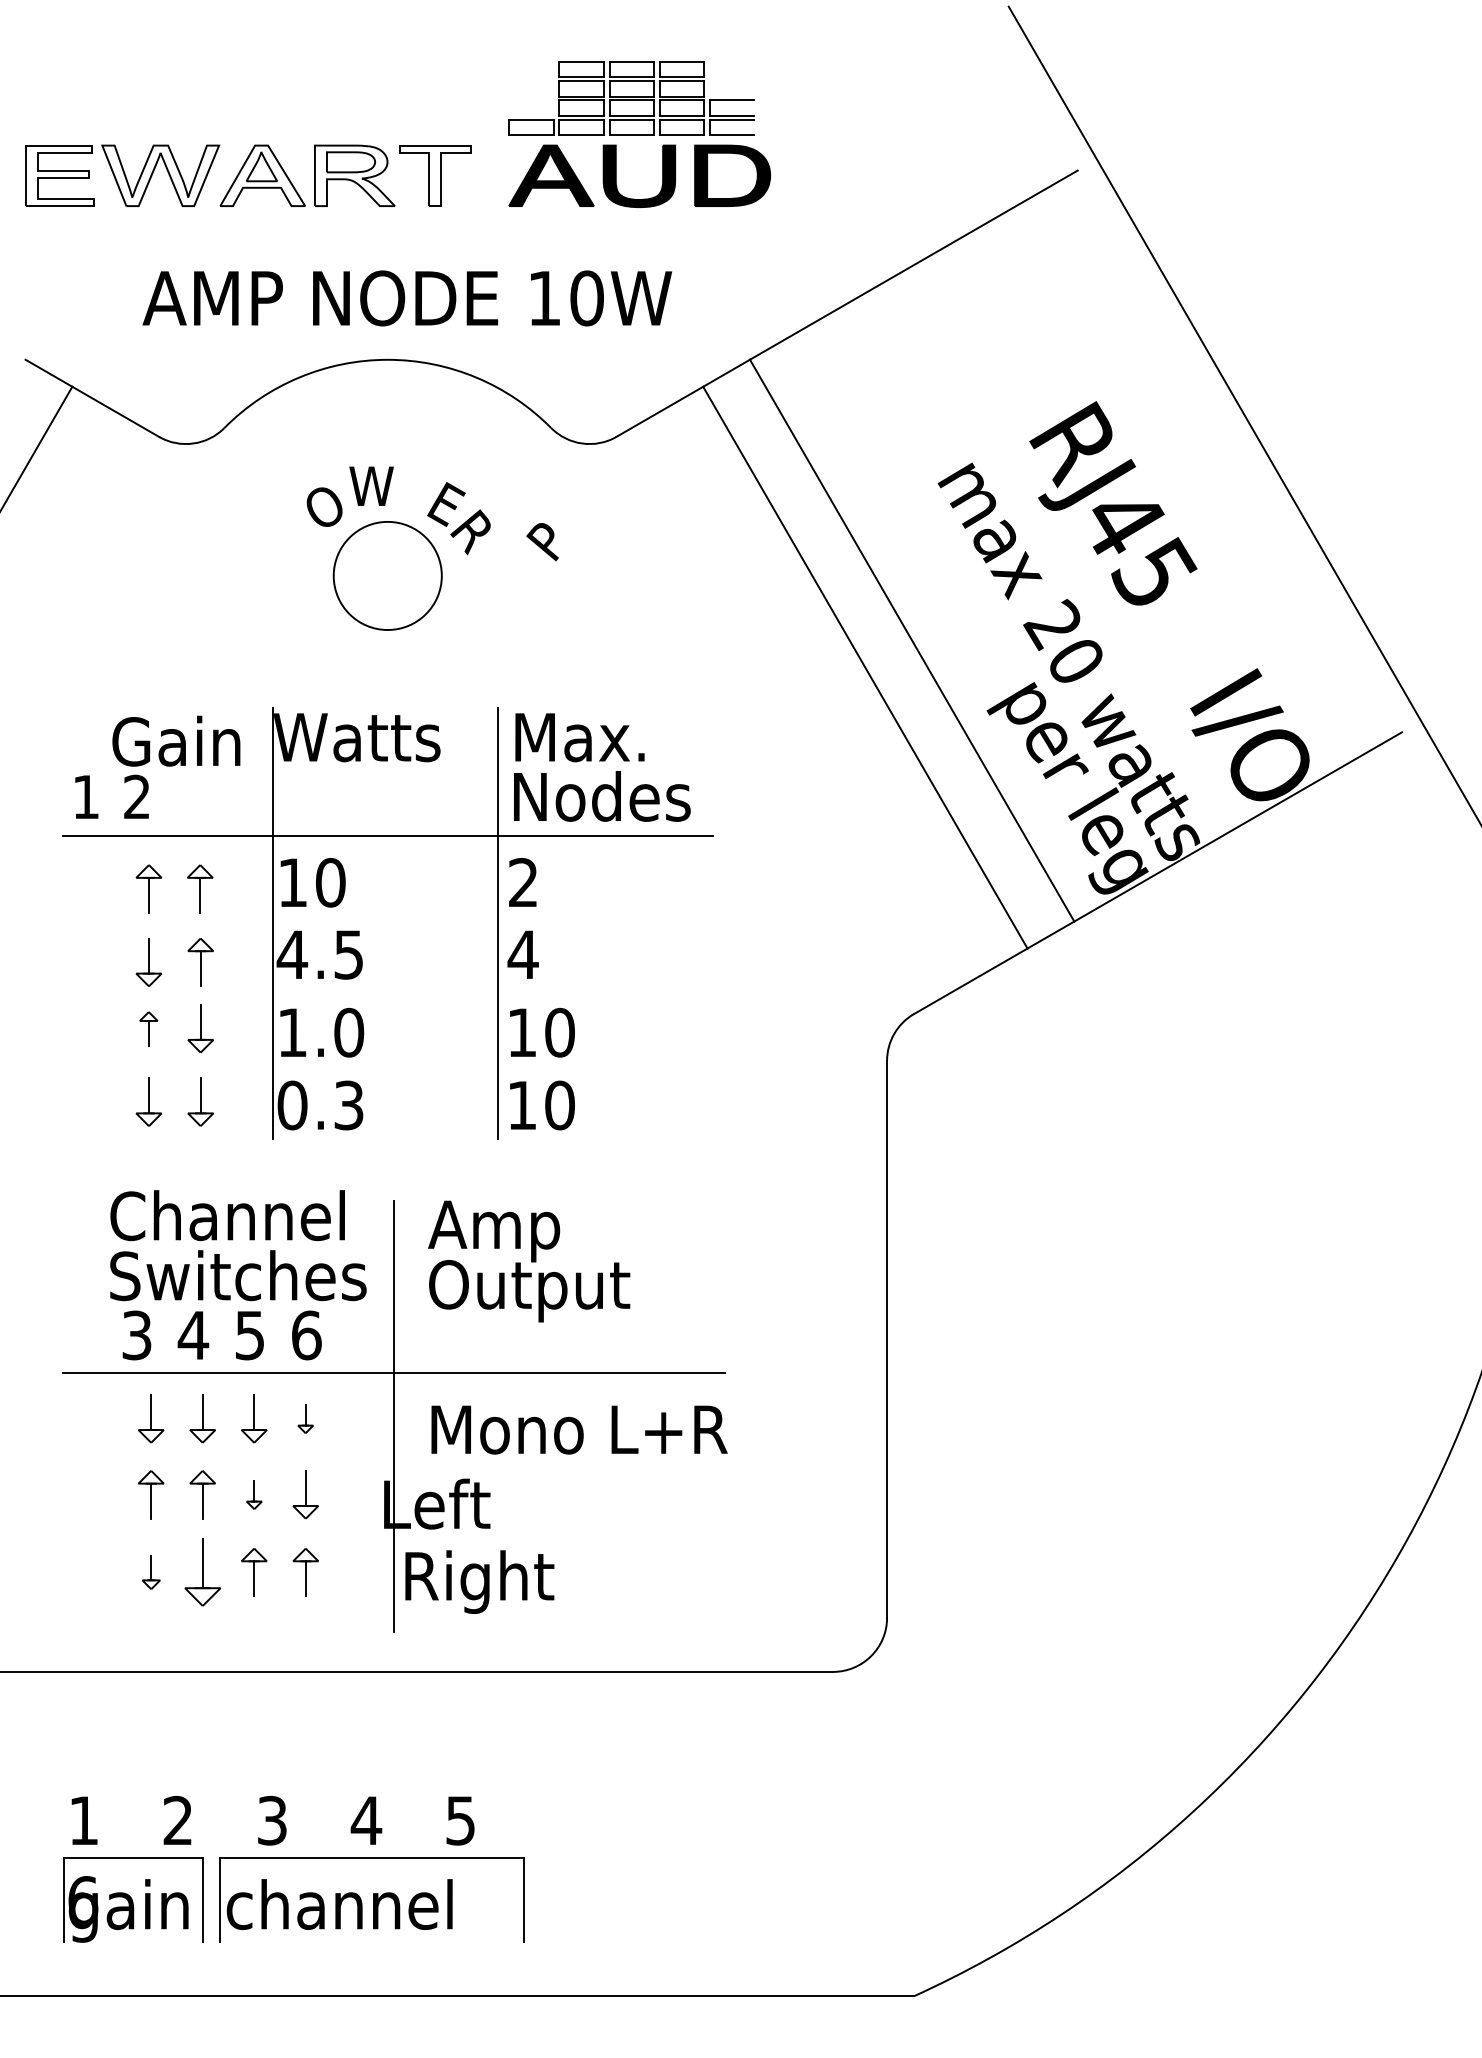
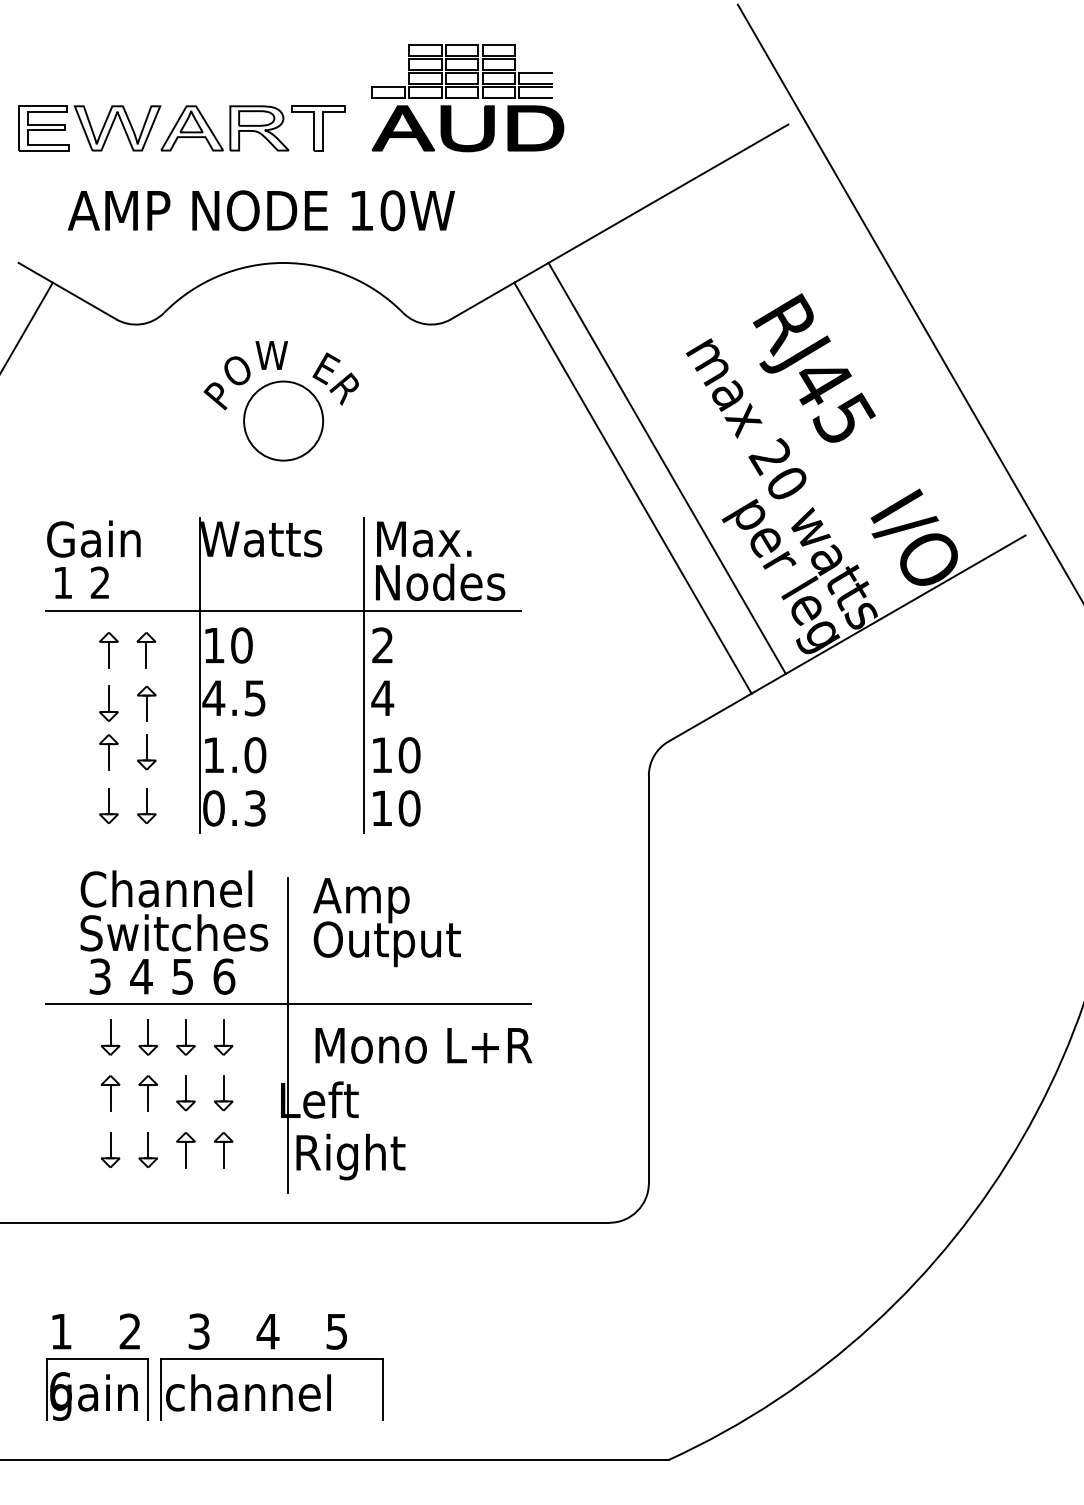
text: (407, 298) -> (261, 210), moved
text: (542, 542) -> (215, 396), moved
text: (176, 740) -> (93, 538), moved
part: (148, 1028) -> (108, 752), size x1.43
part: (305, 1418) -> (223, 1037), size x1.67
part: (254, 1494) -> (186, 1093), size x1.67
part: (151, 1572) -> (110, 1150), size x1.43
part: (202, 1572) -> (148, 1150), size x0.71

